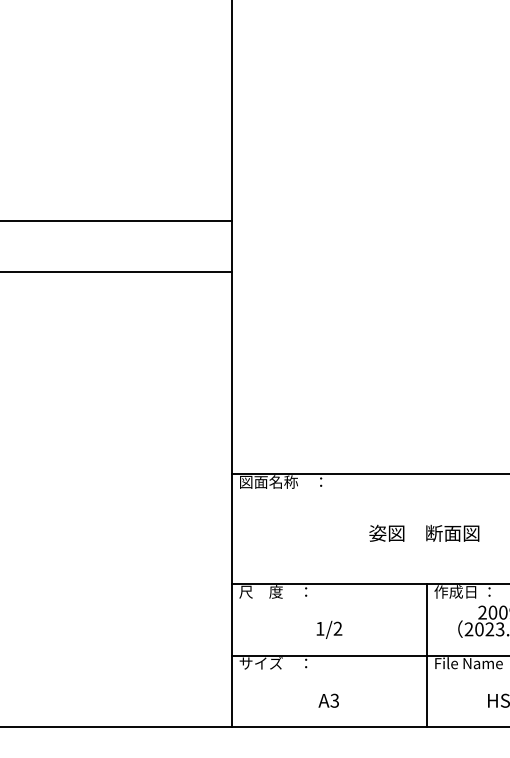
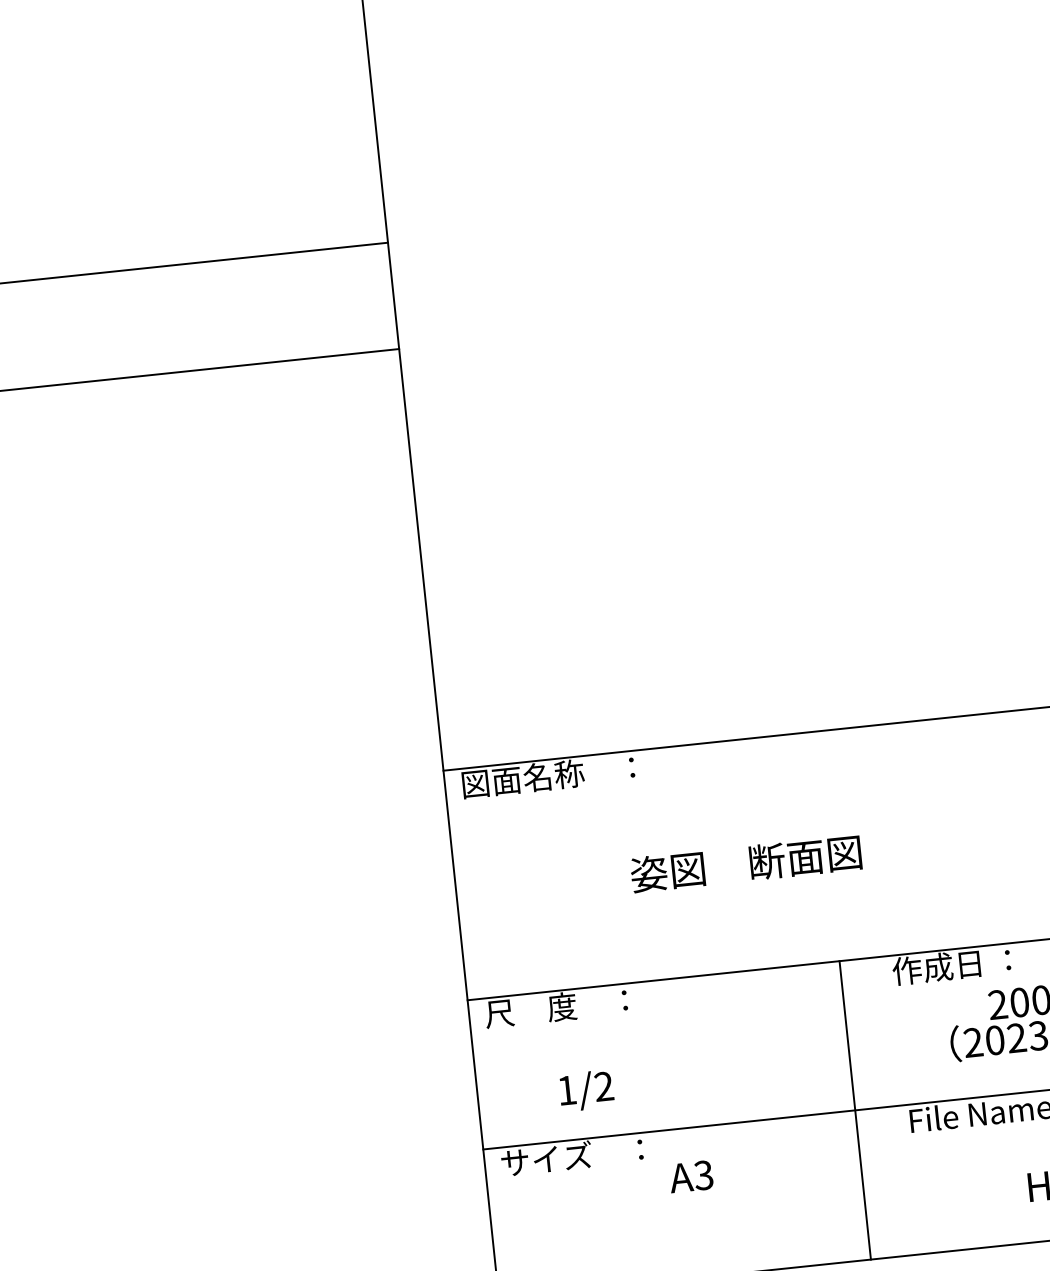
text: (424, 532) -> (746, 861), moved
text: (329, 629) -> (586, 1089), moved
line: (426, 655) -> (854, 1110), moved
text: (328, 700) -> (690, 1176), moved

